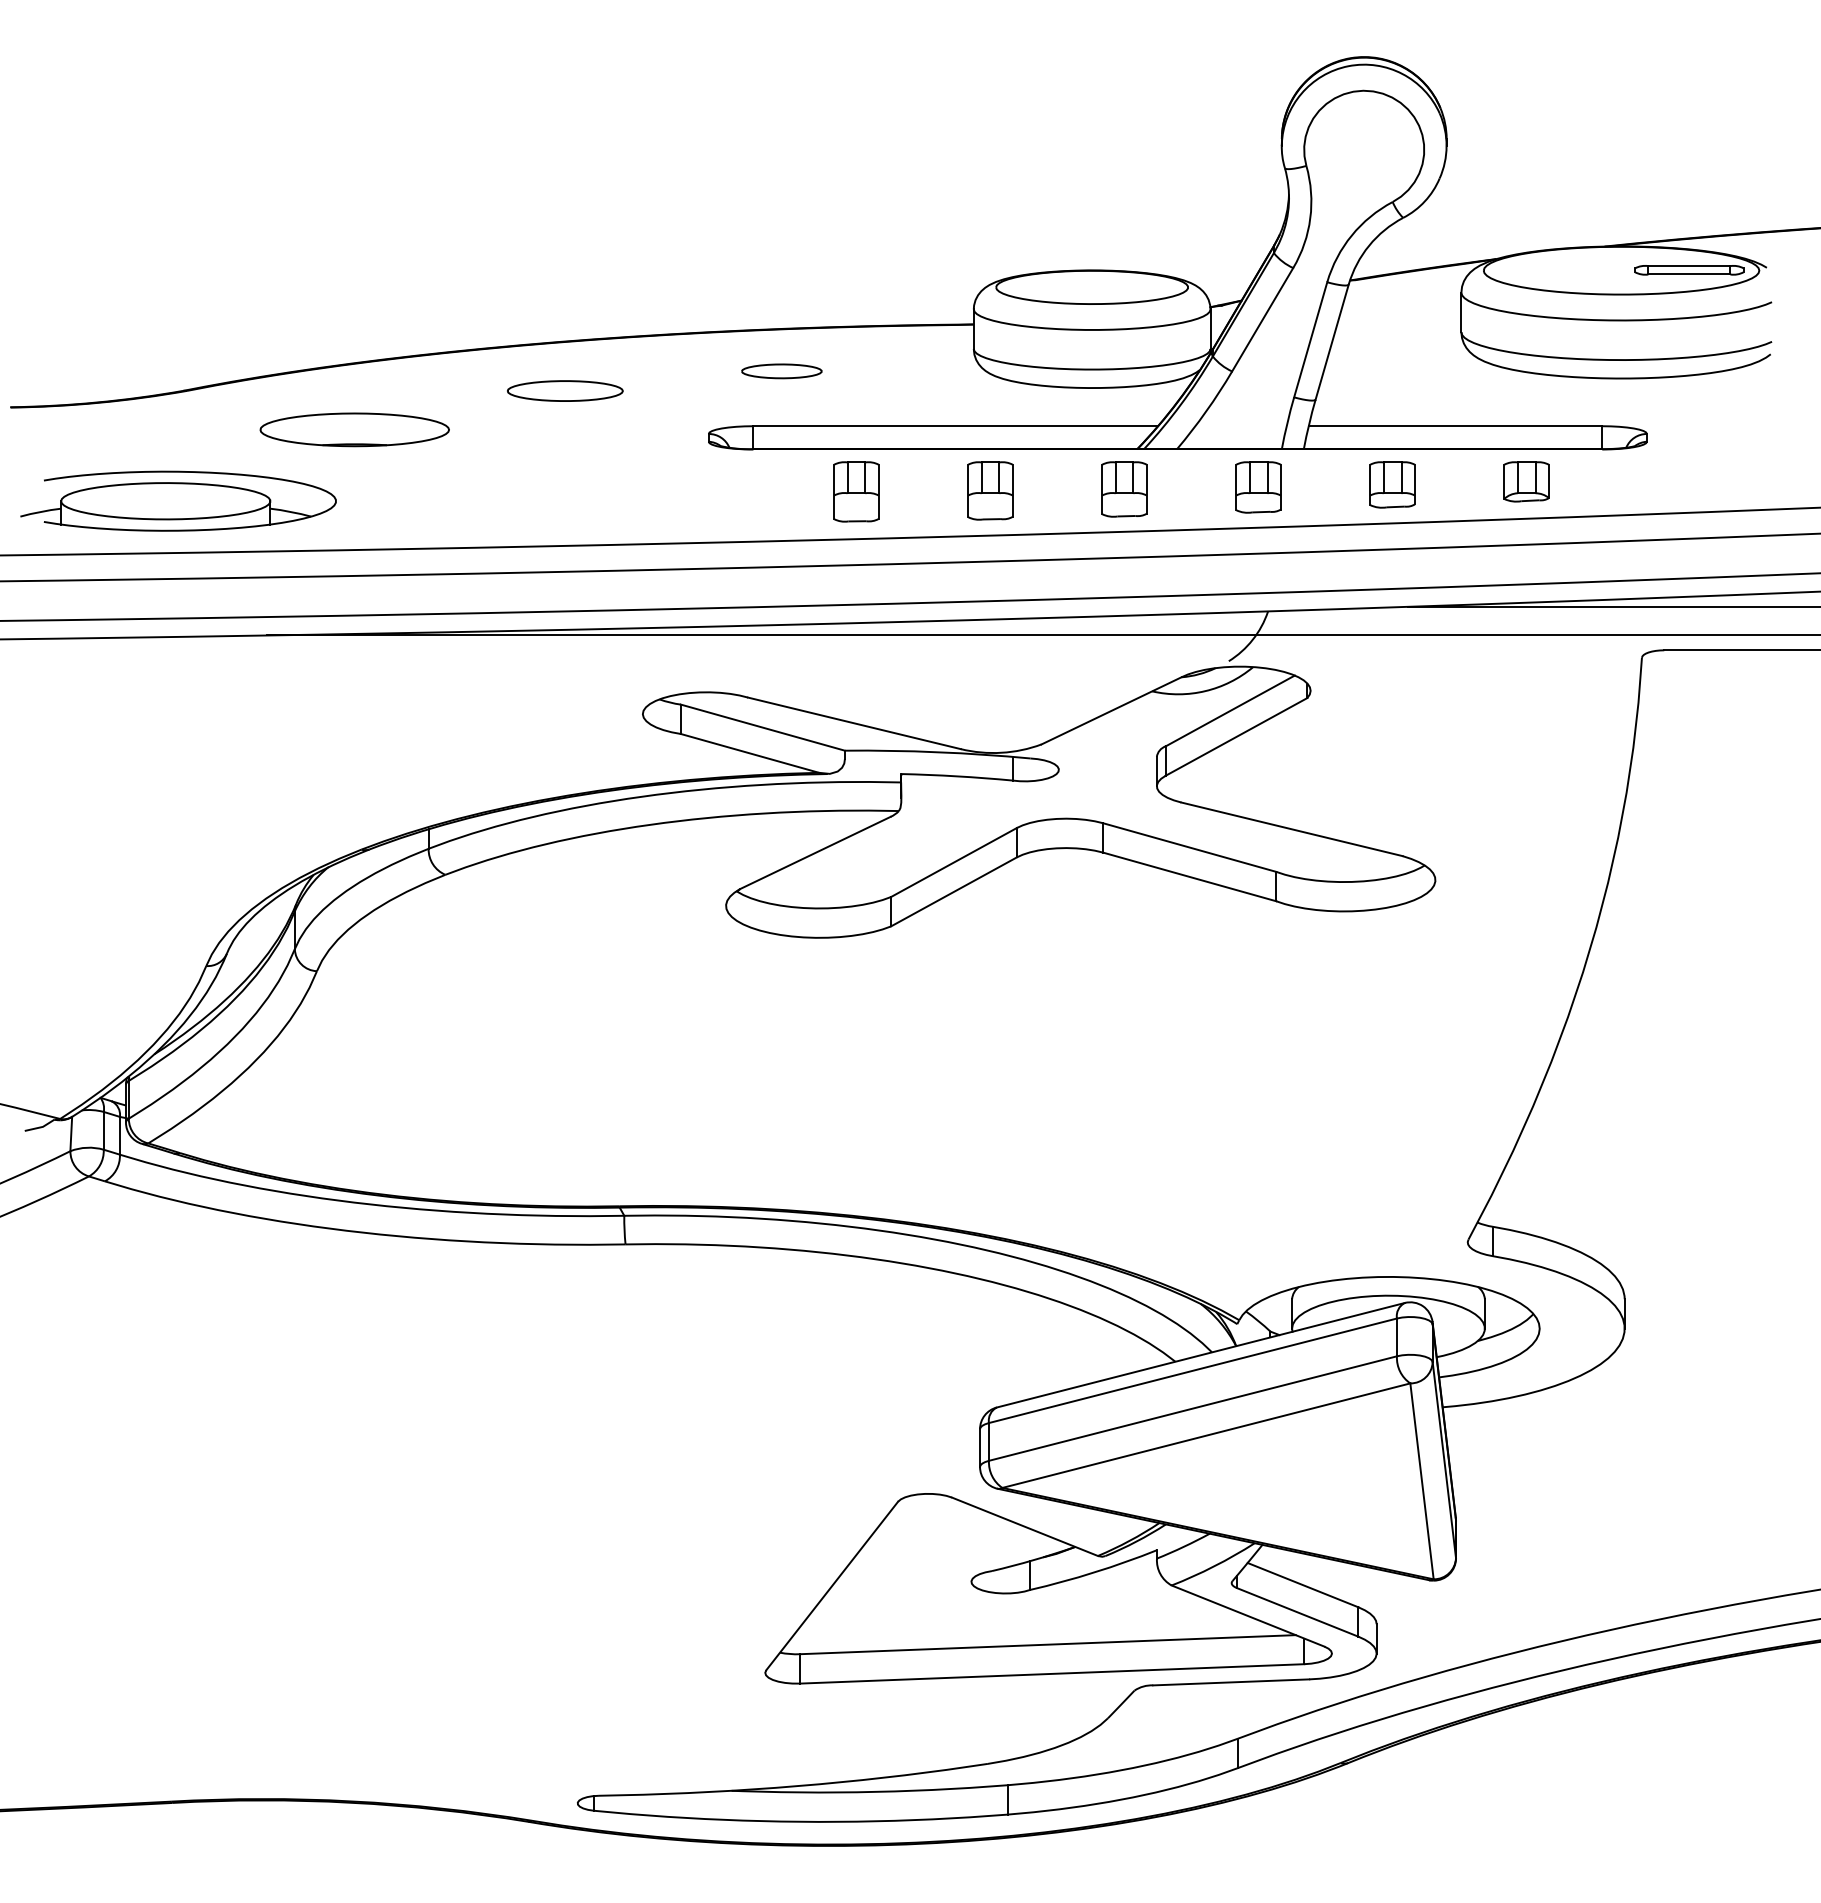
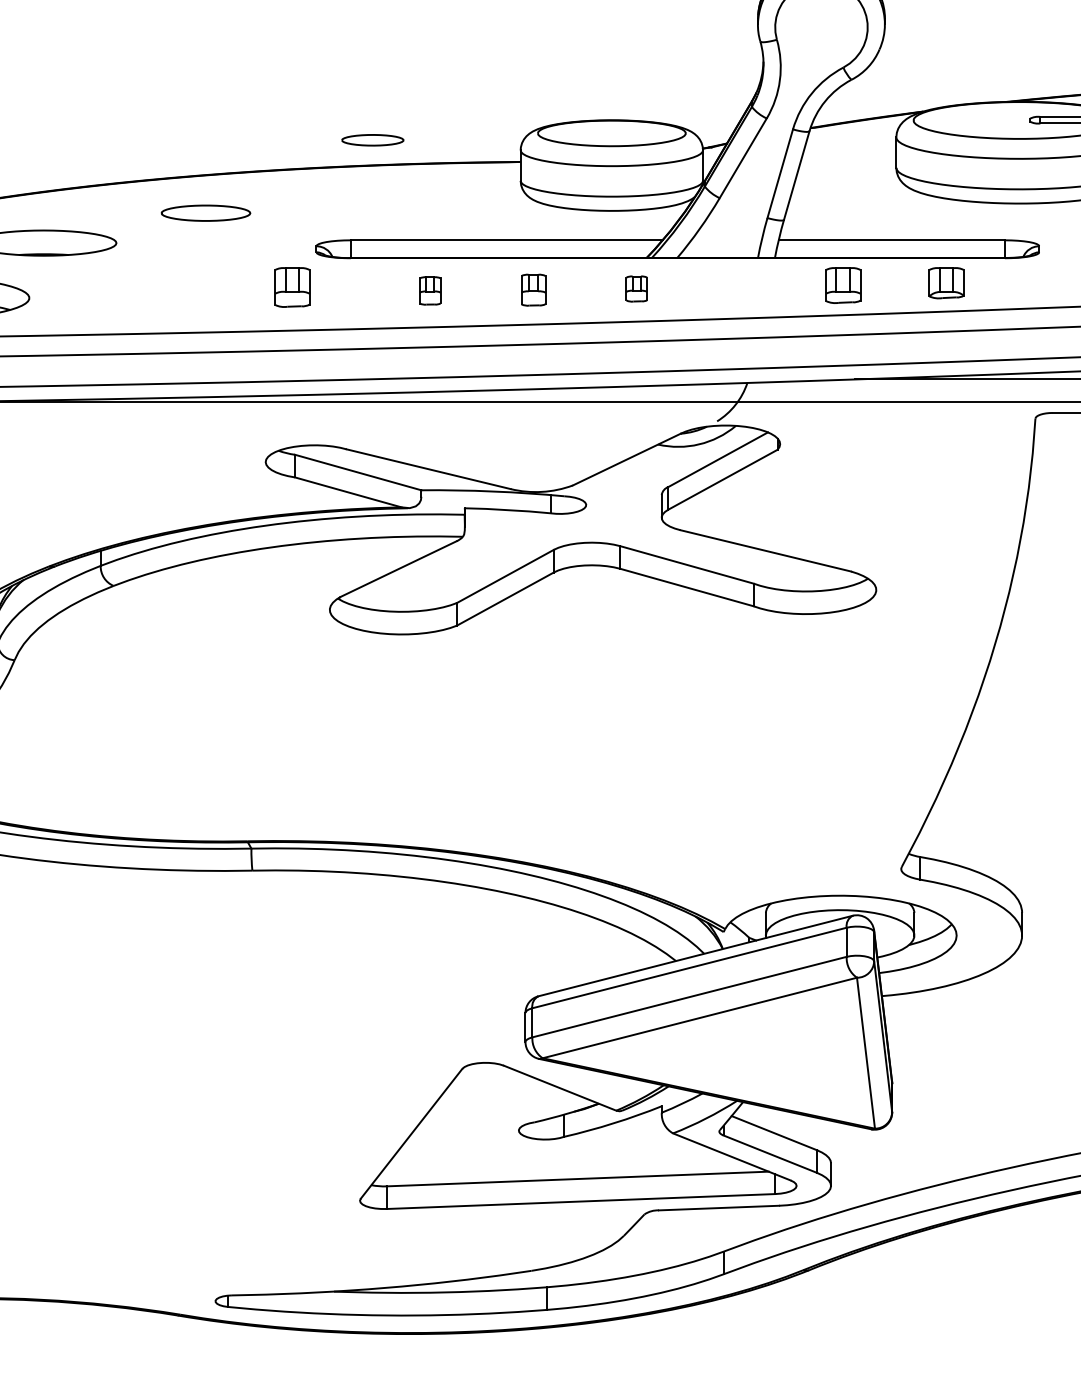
part: (781, 371) -> (372, 140), moved
part: (1258, 487) -> (292, 287), moved
part: (1124, 489) -> (636, 289), size x0.6
part: (990, 490) -> (533, 289), size x0.7
part: (856, 491) -> (430, 290), size x0.6

